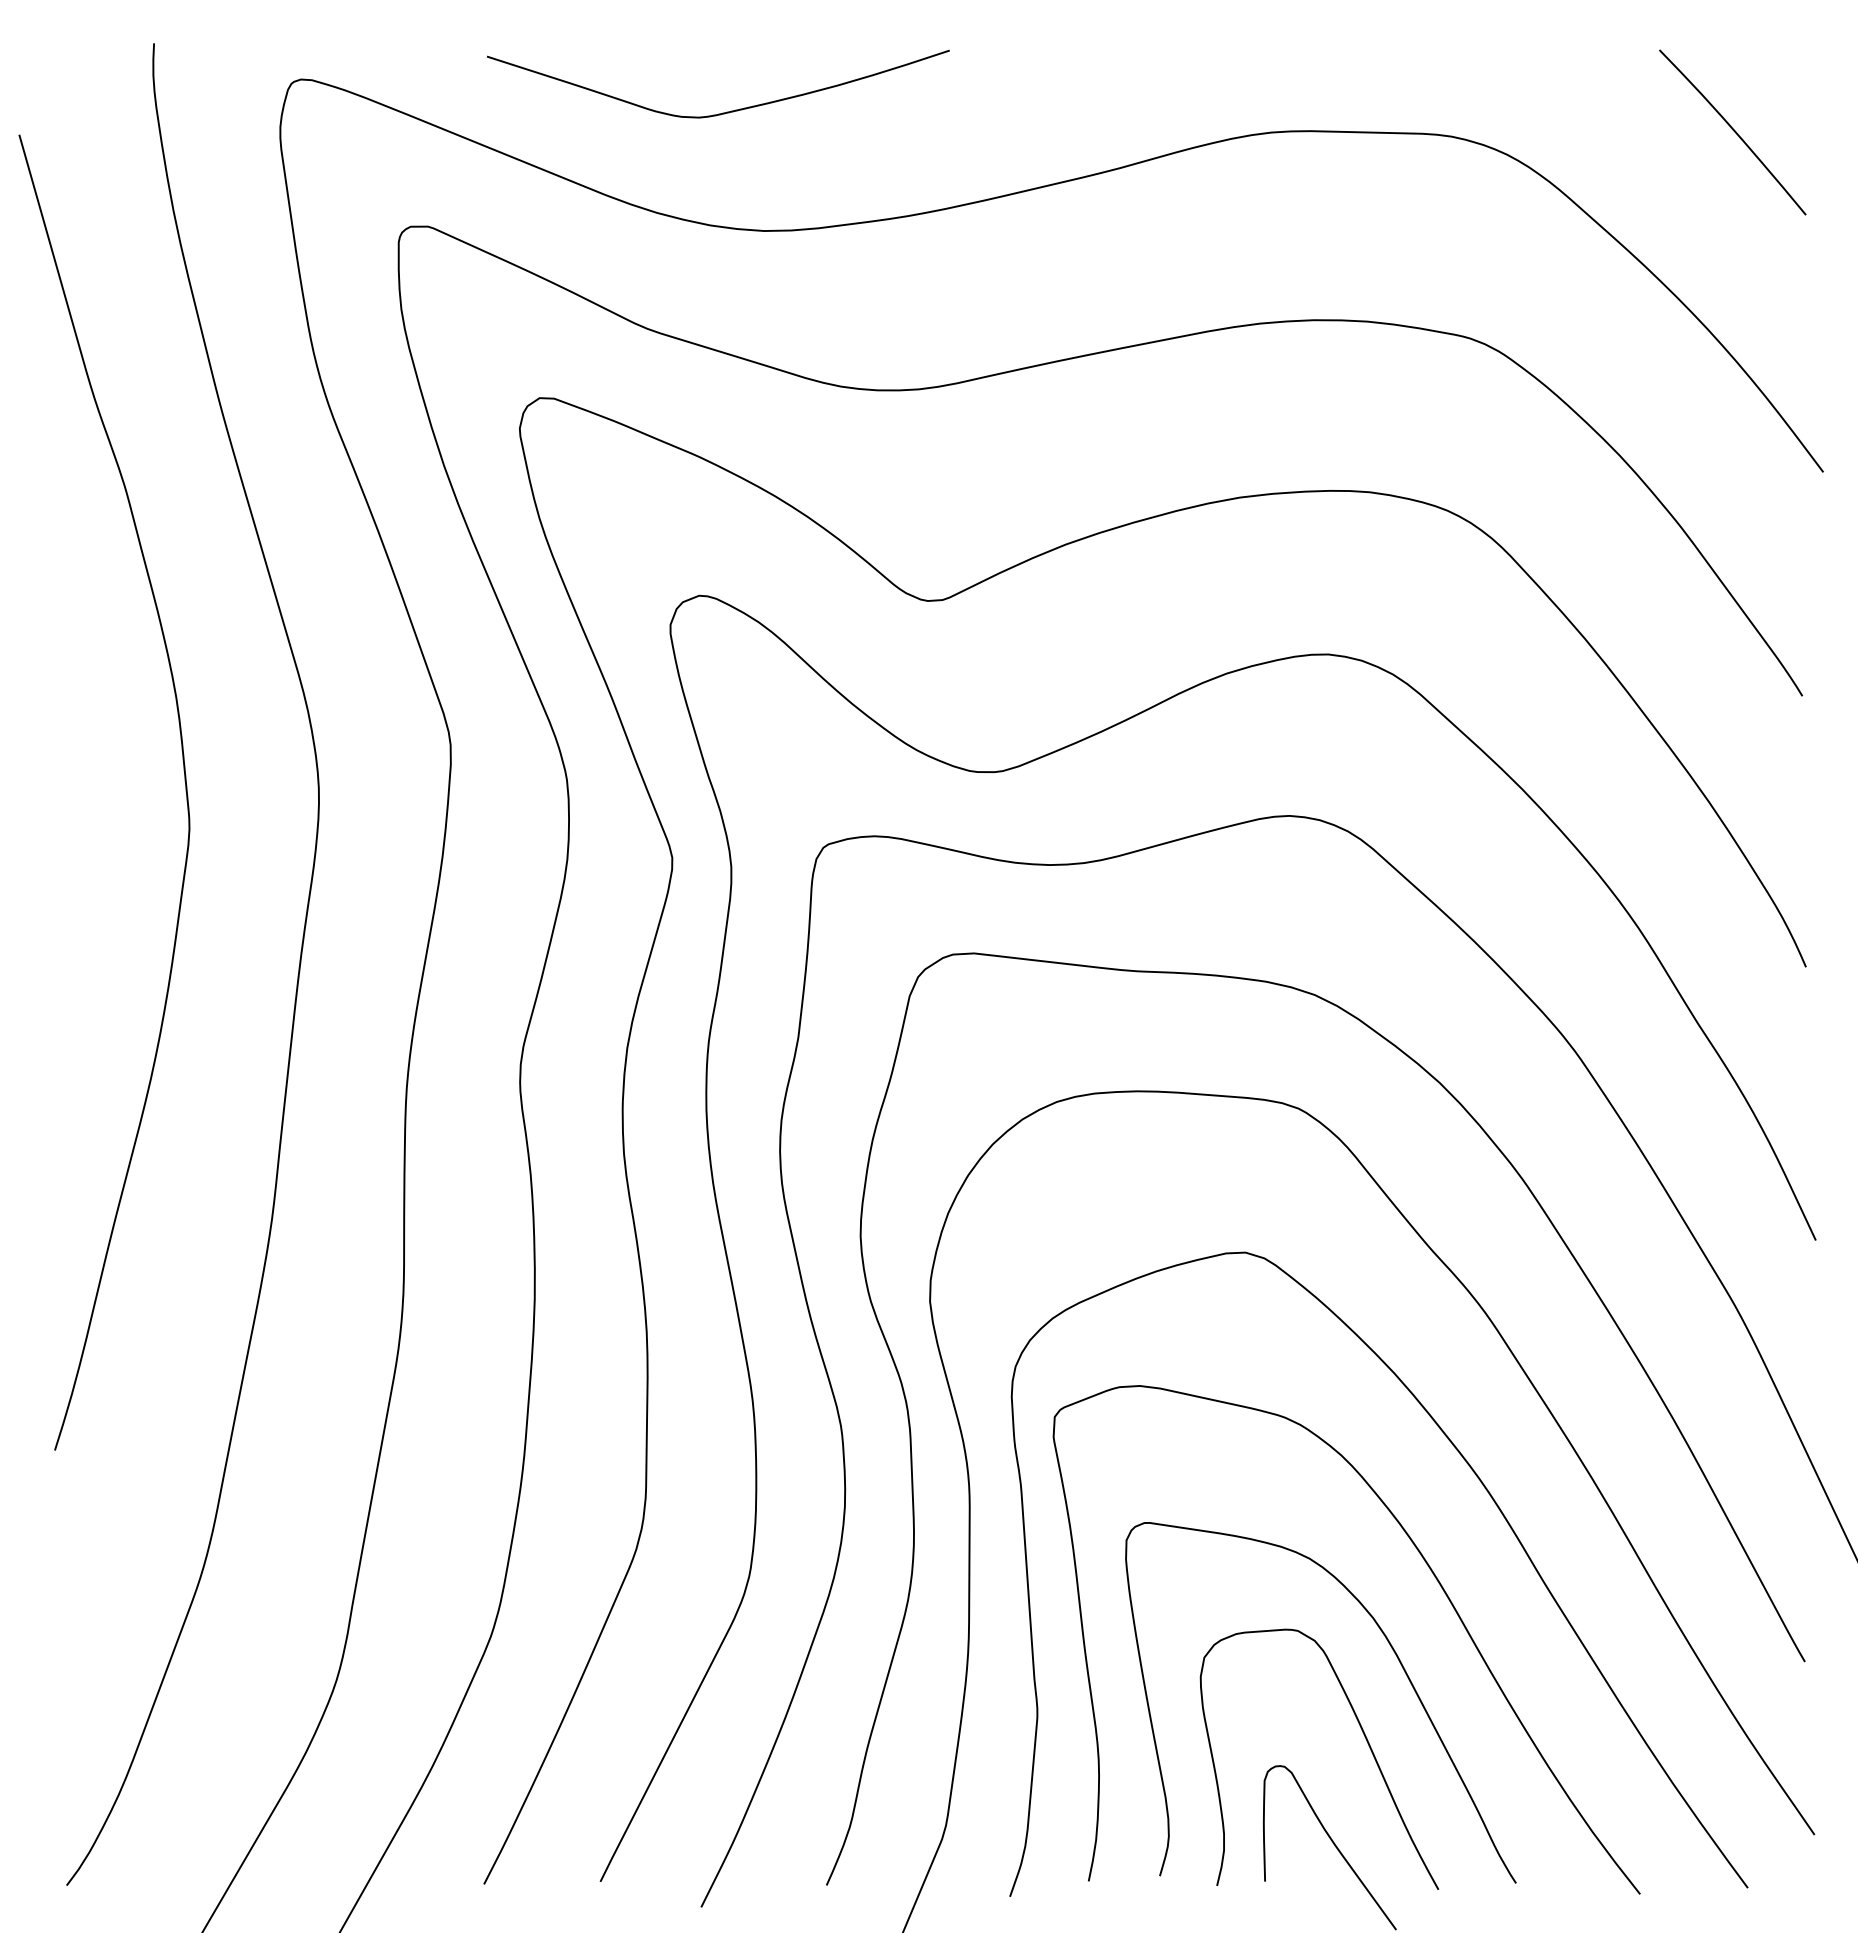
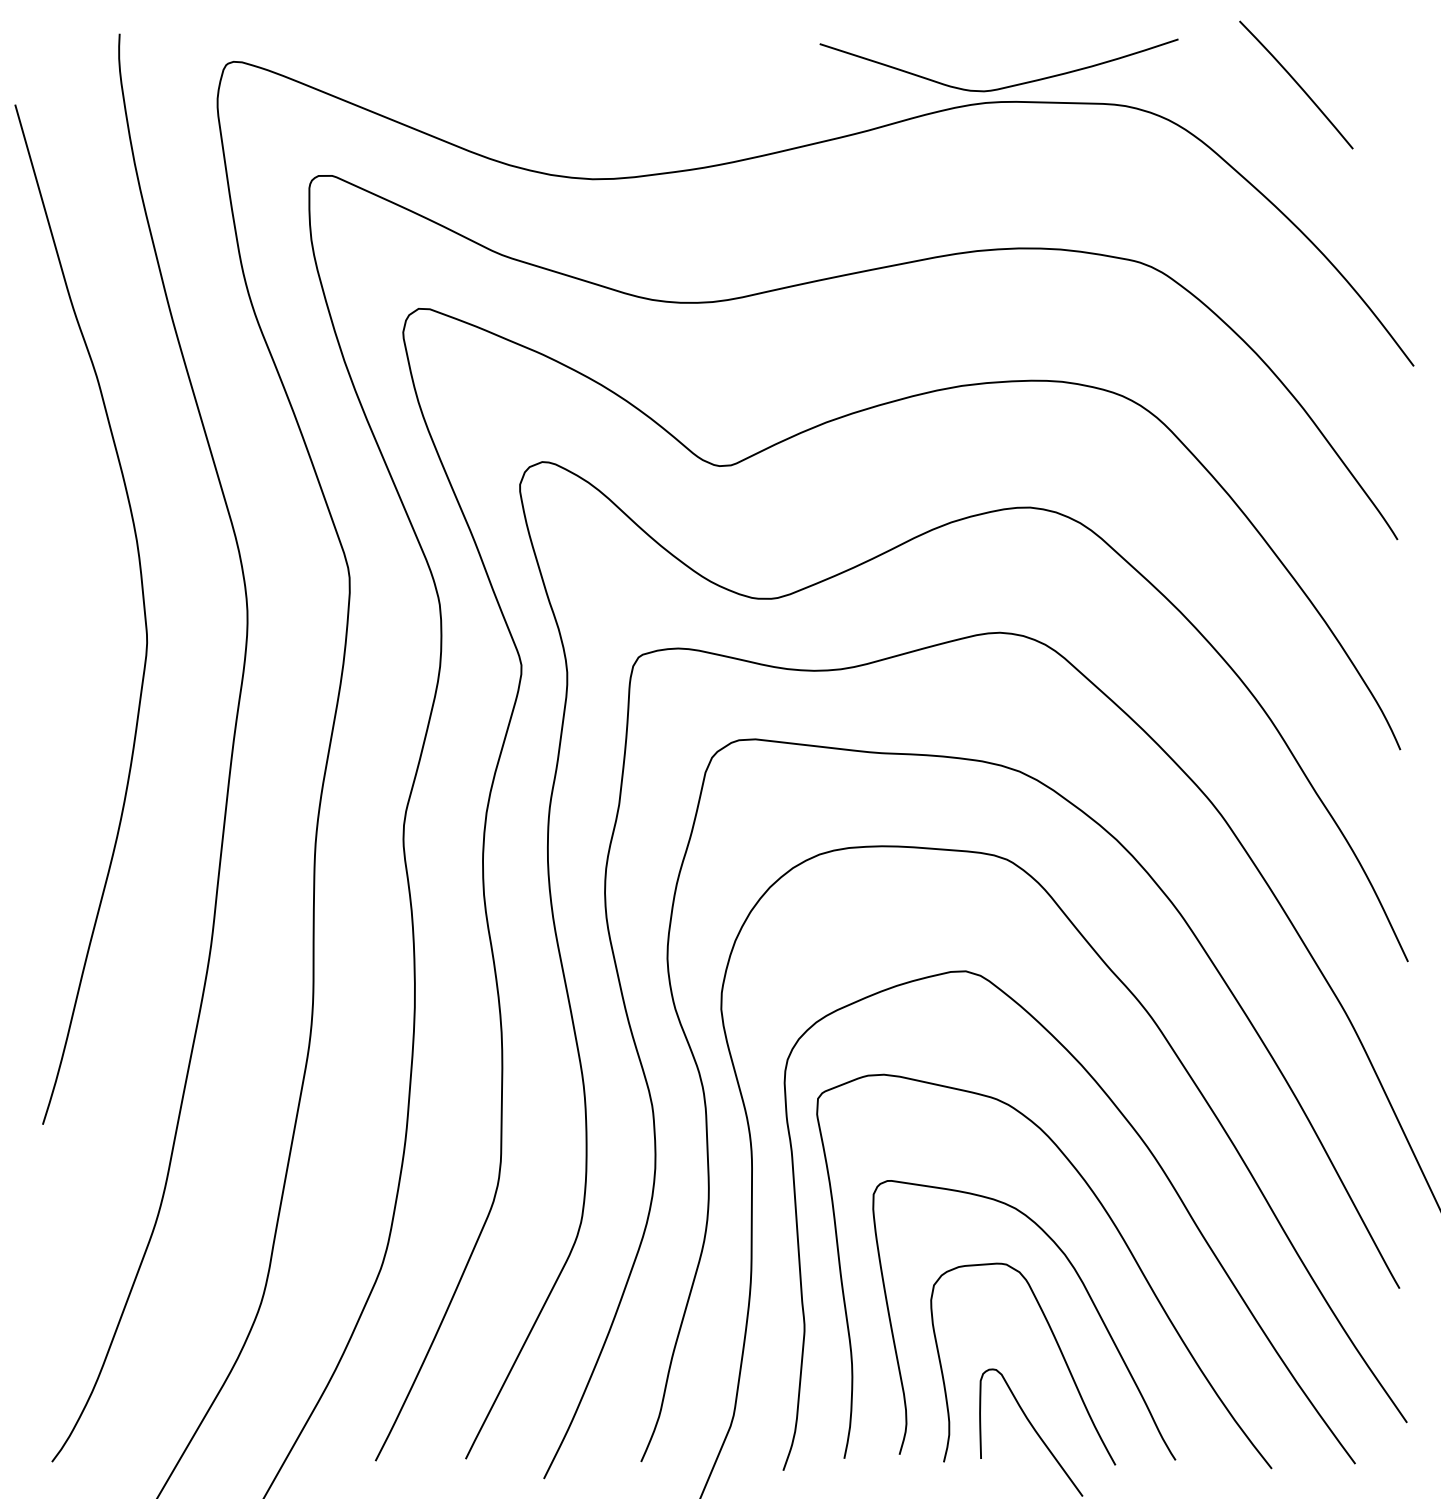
curve: (722, 112) -> (1002, 87), moved
curve: (1733, 131) -> (1296, 84), moved

